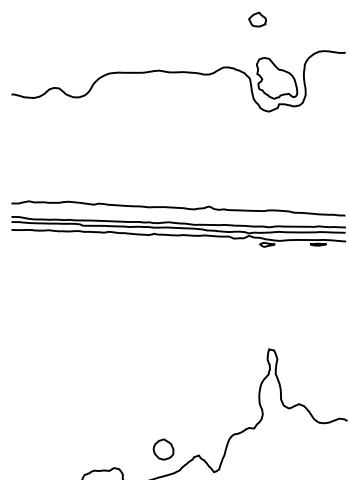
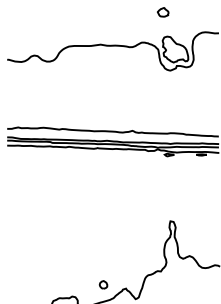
part: (163, 449) -> (103, 284), size x0.6

